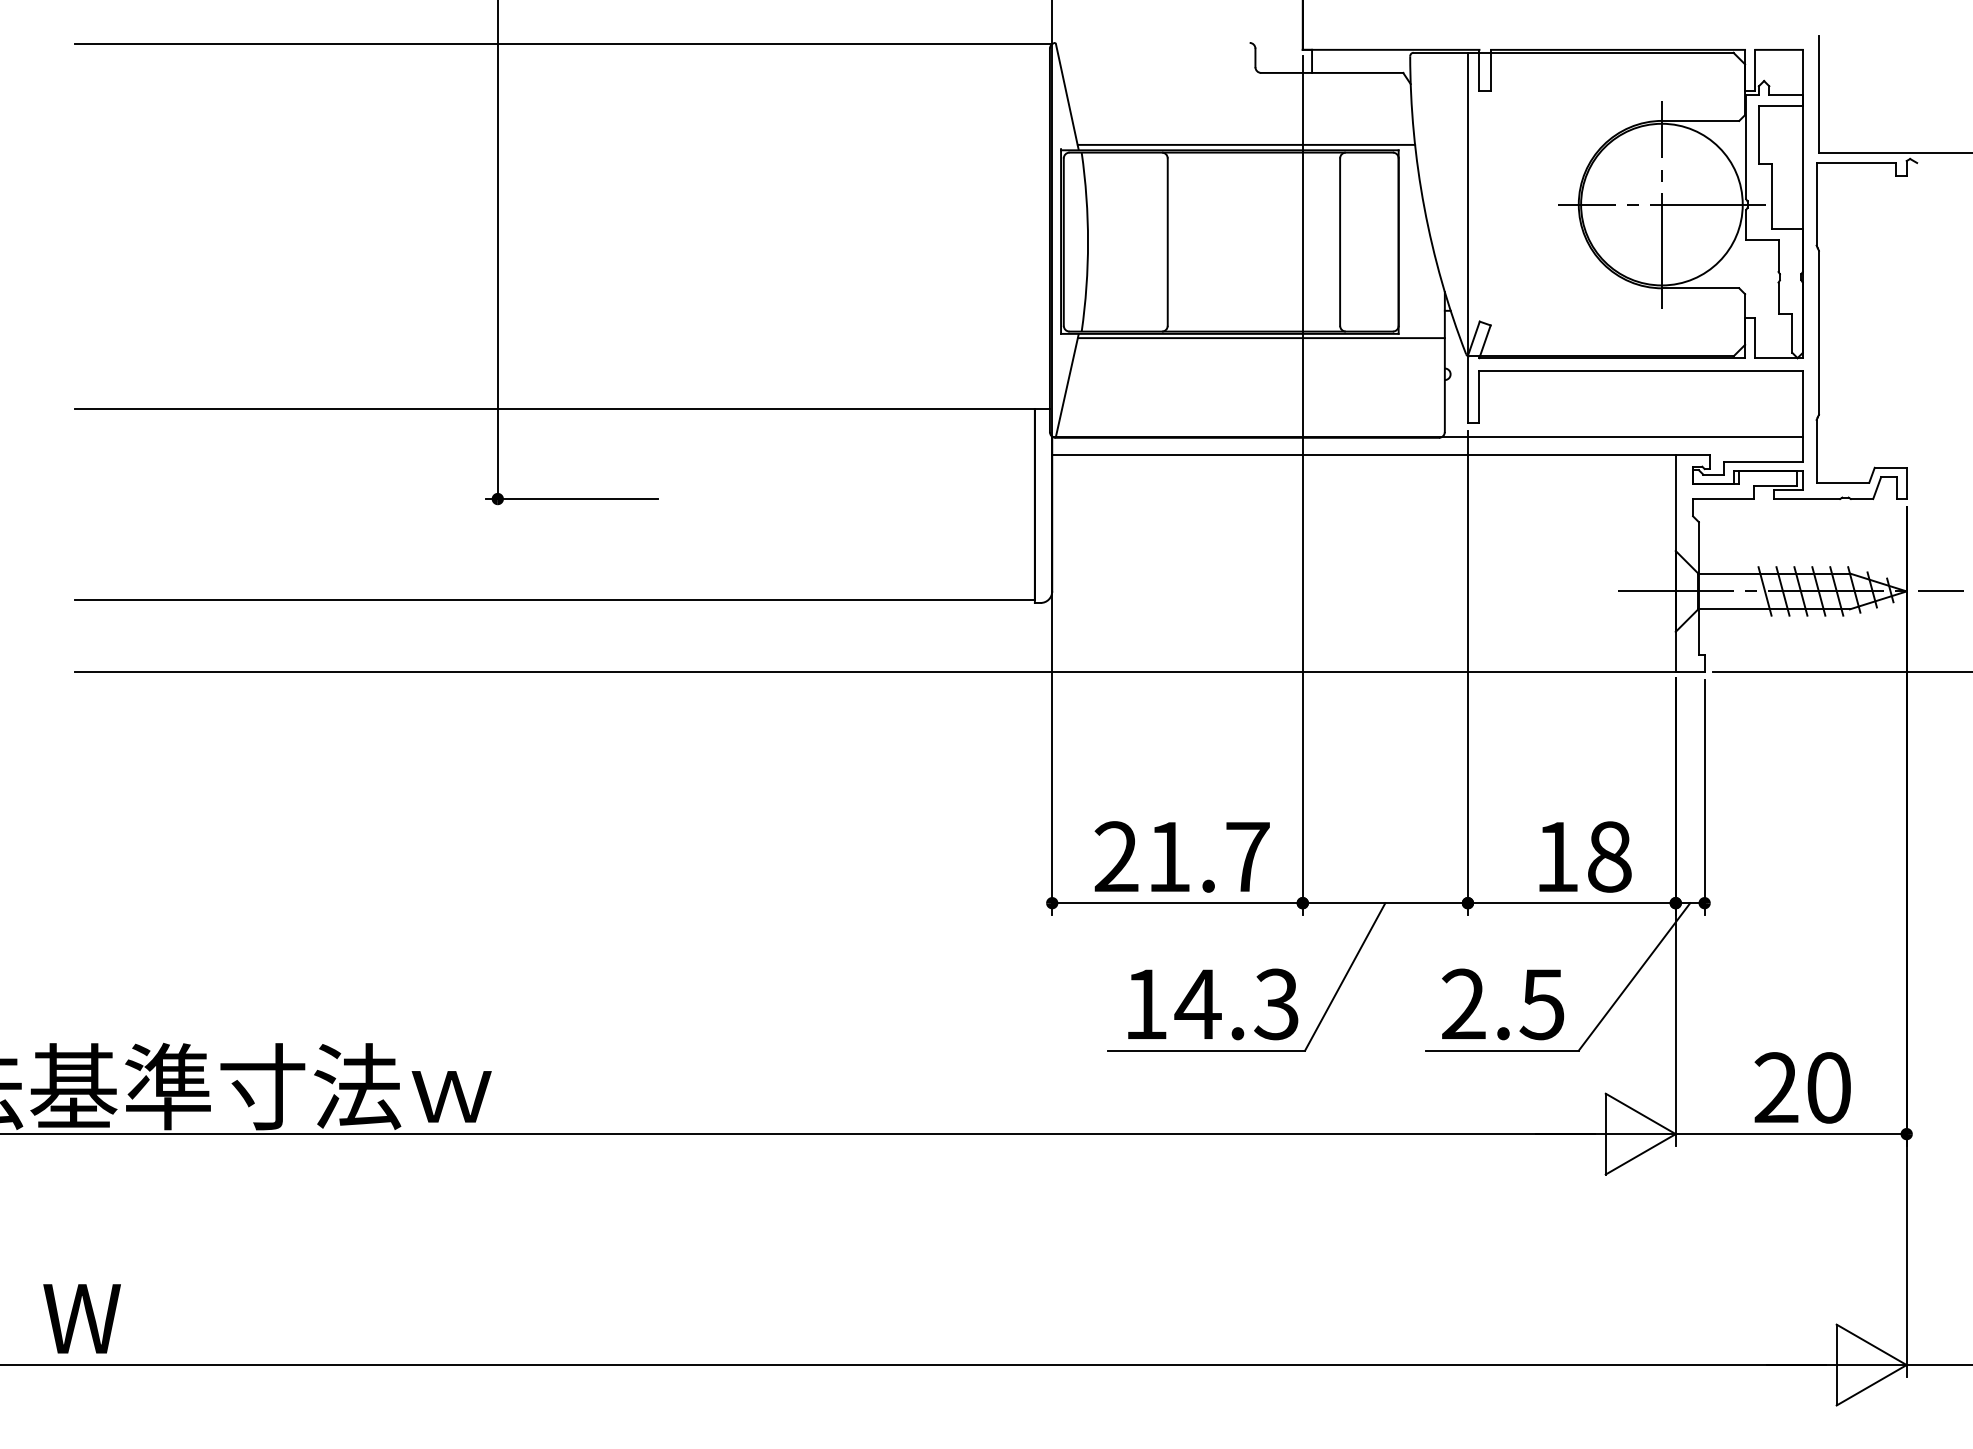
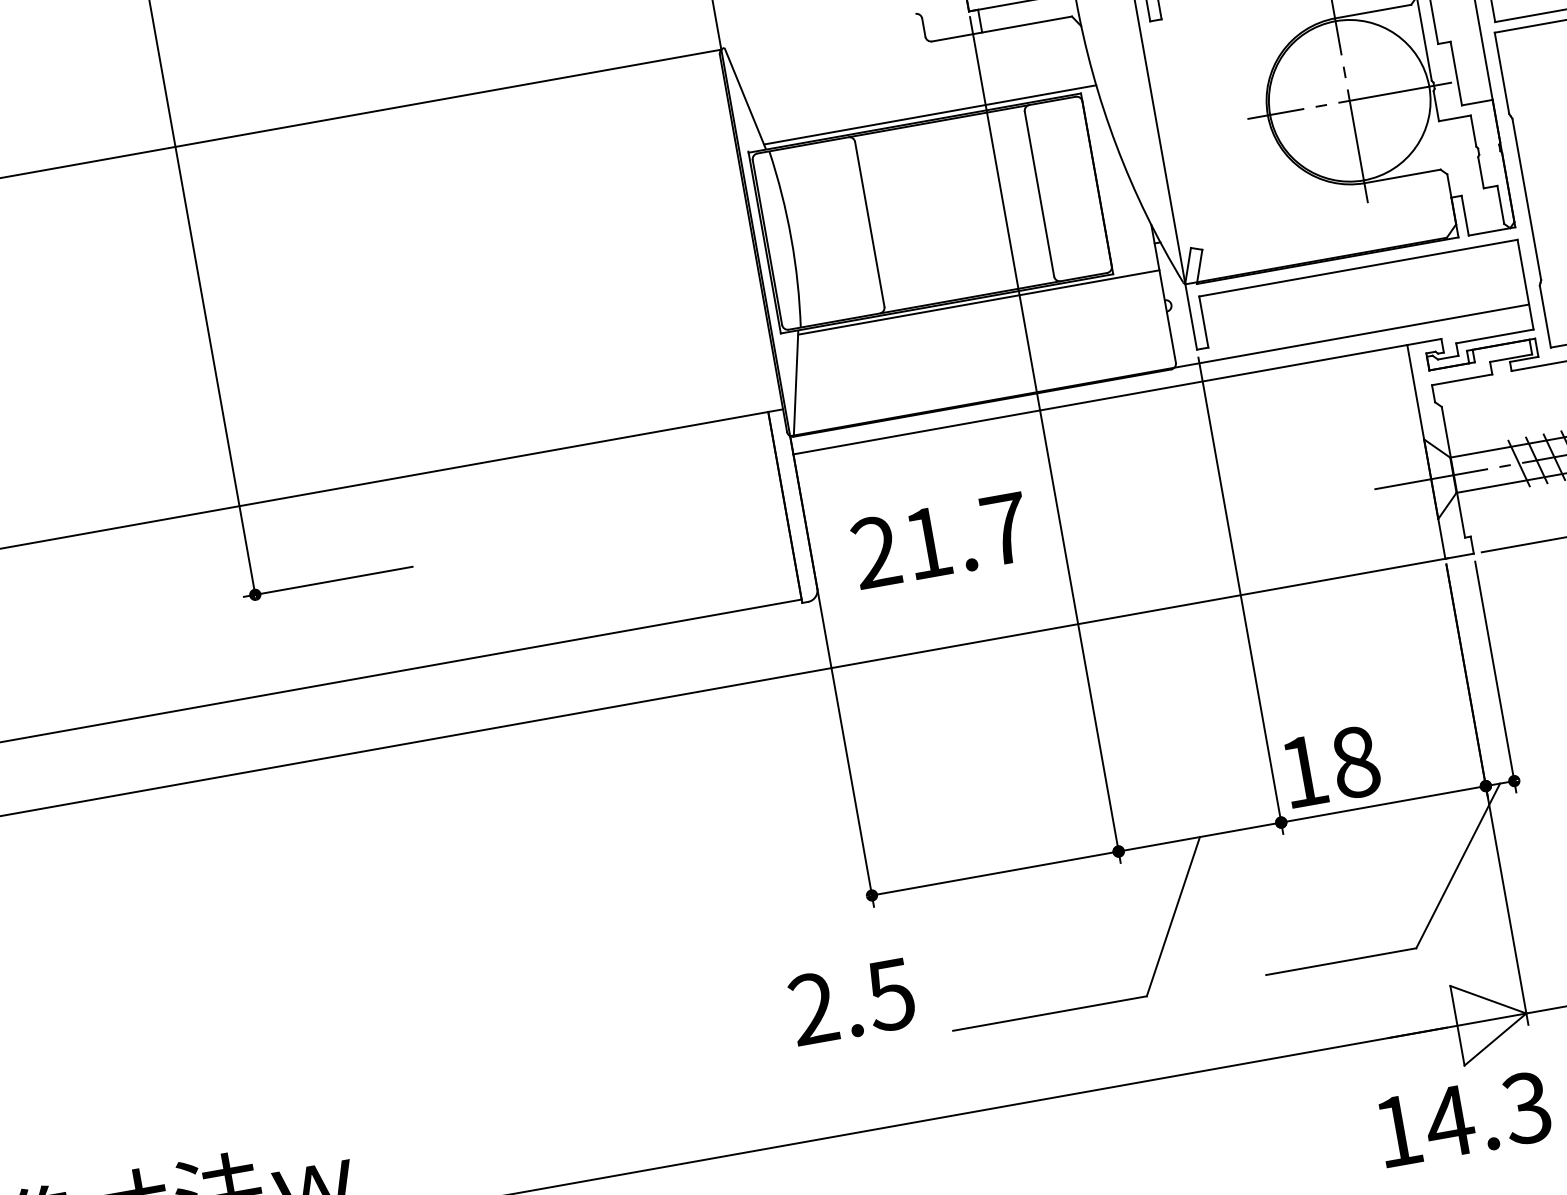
text: (1181, 856) -> (940, 540), moved
text: (1585, 856) -> (1331, 766), moved
text: (1213, 1004) -> (1464, 1119), moved
text: (1503, 1004) -> (852, 1001), moved

